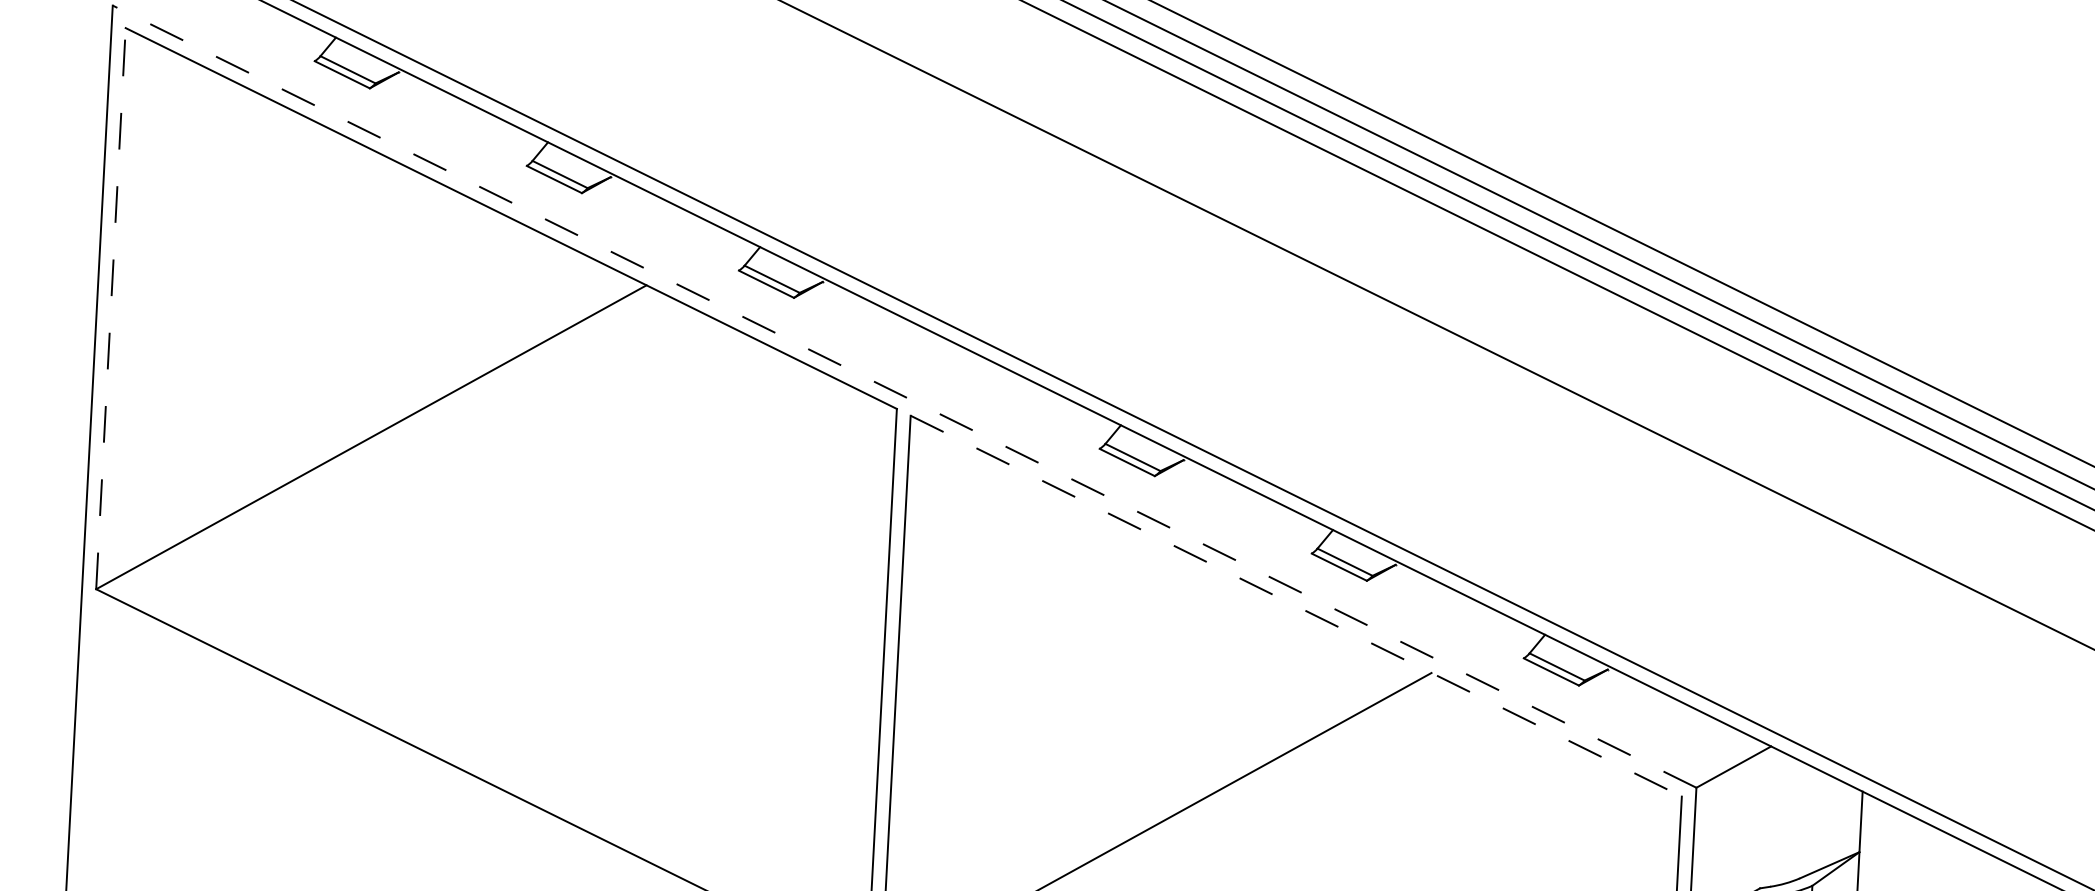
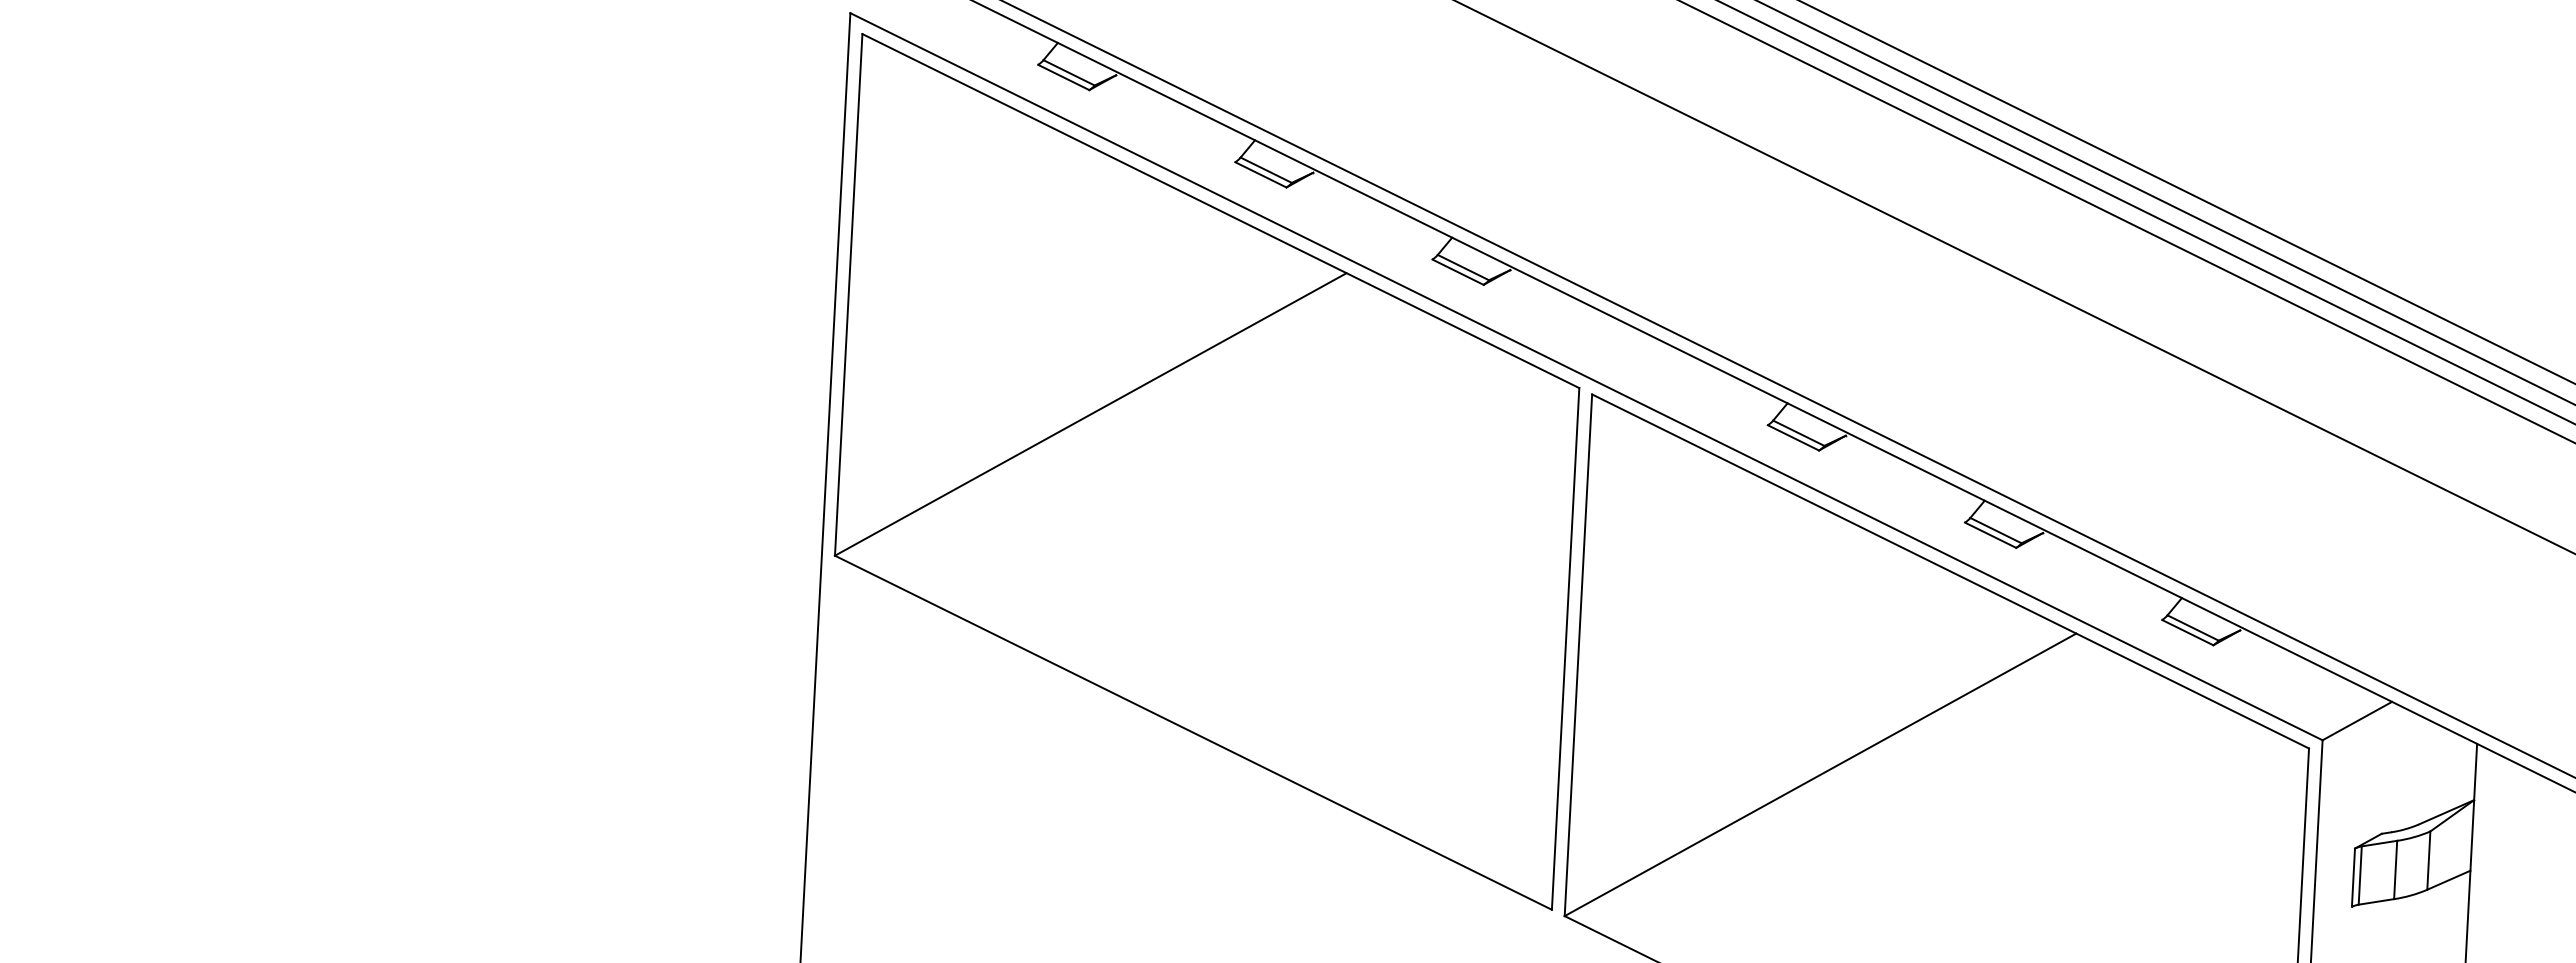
line: (110, 308) -> (848, 294), dashed -> solid
line: (904, 396) -> (1586, 376), dashed -> solid
line: (1296, 606) -> (1950, 571), dashed -> solid

